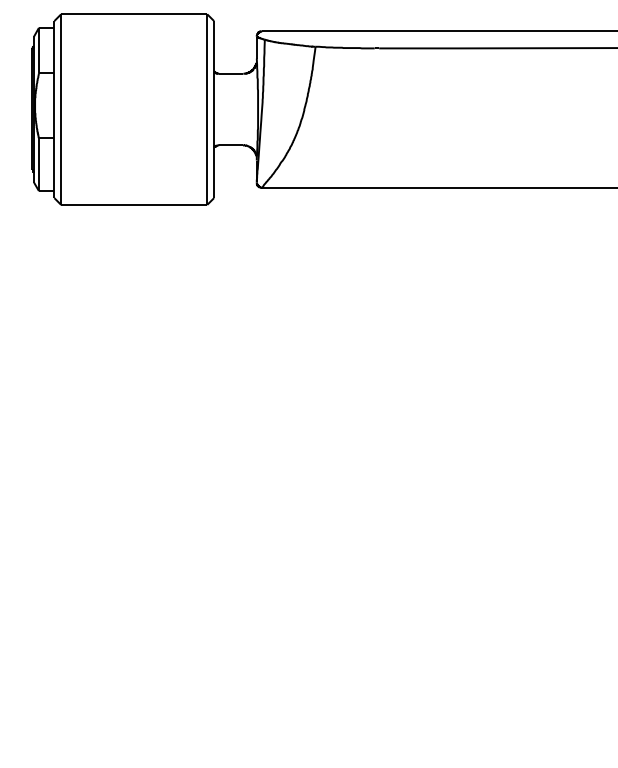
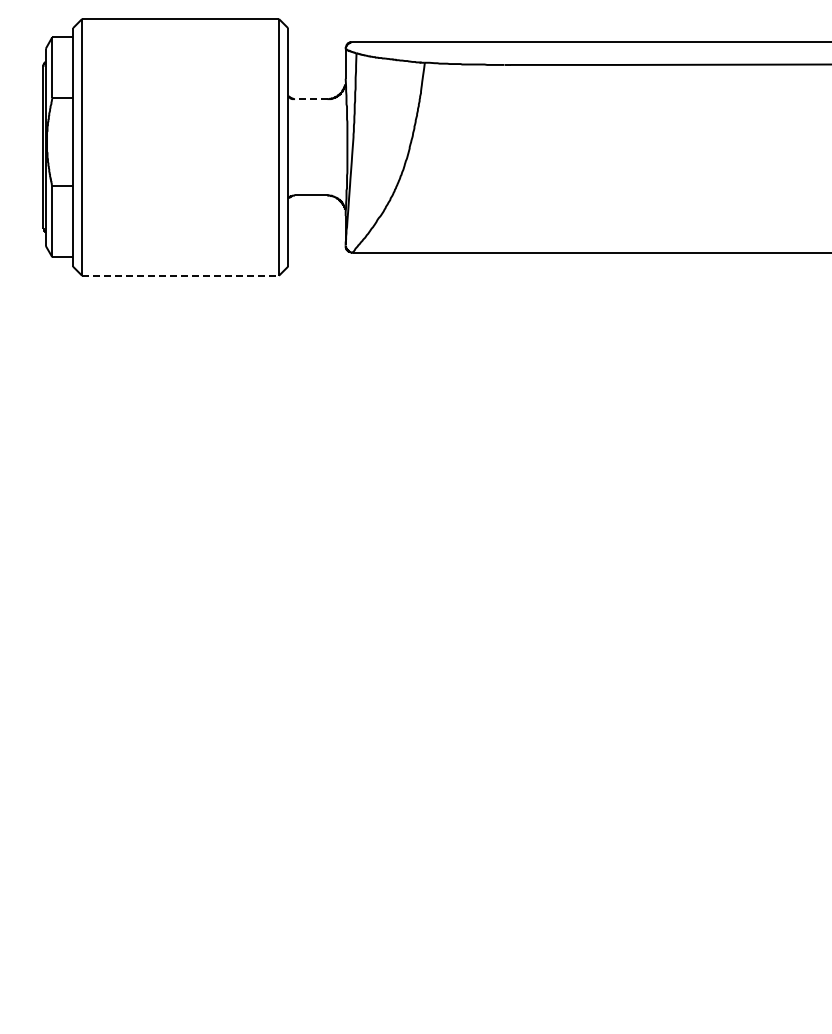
line: (230, 74) -> (310, 99), solid -> dashed
line: (134, 204) -> (181, 275), solid -> dashed

